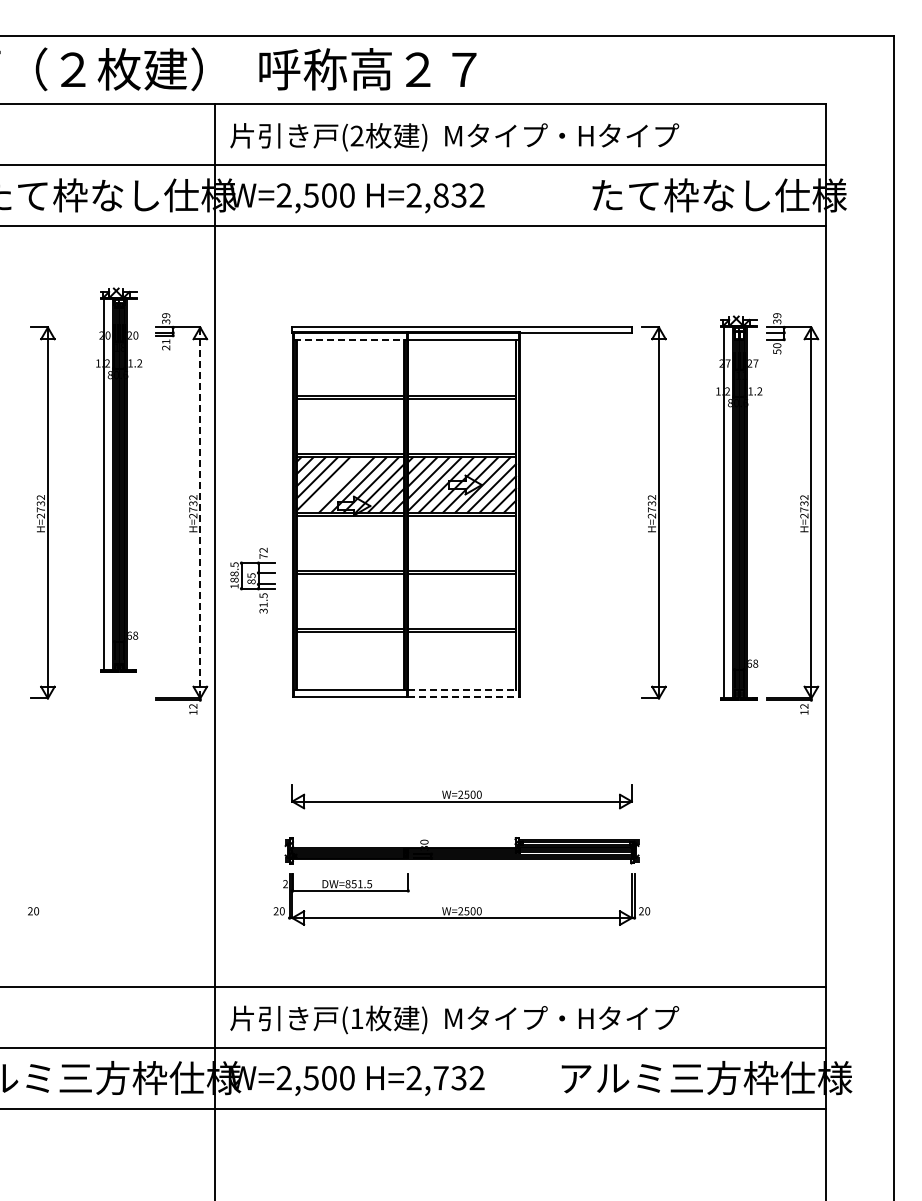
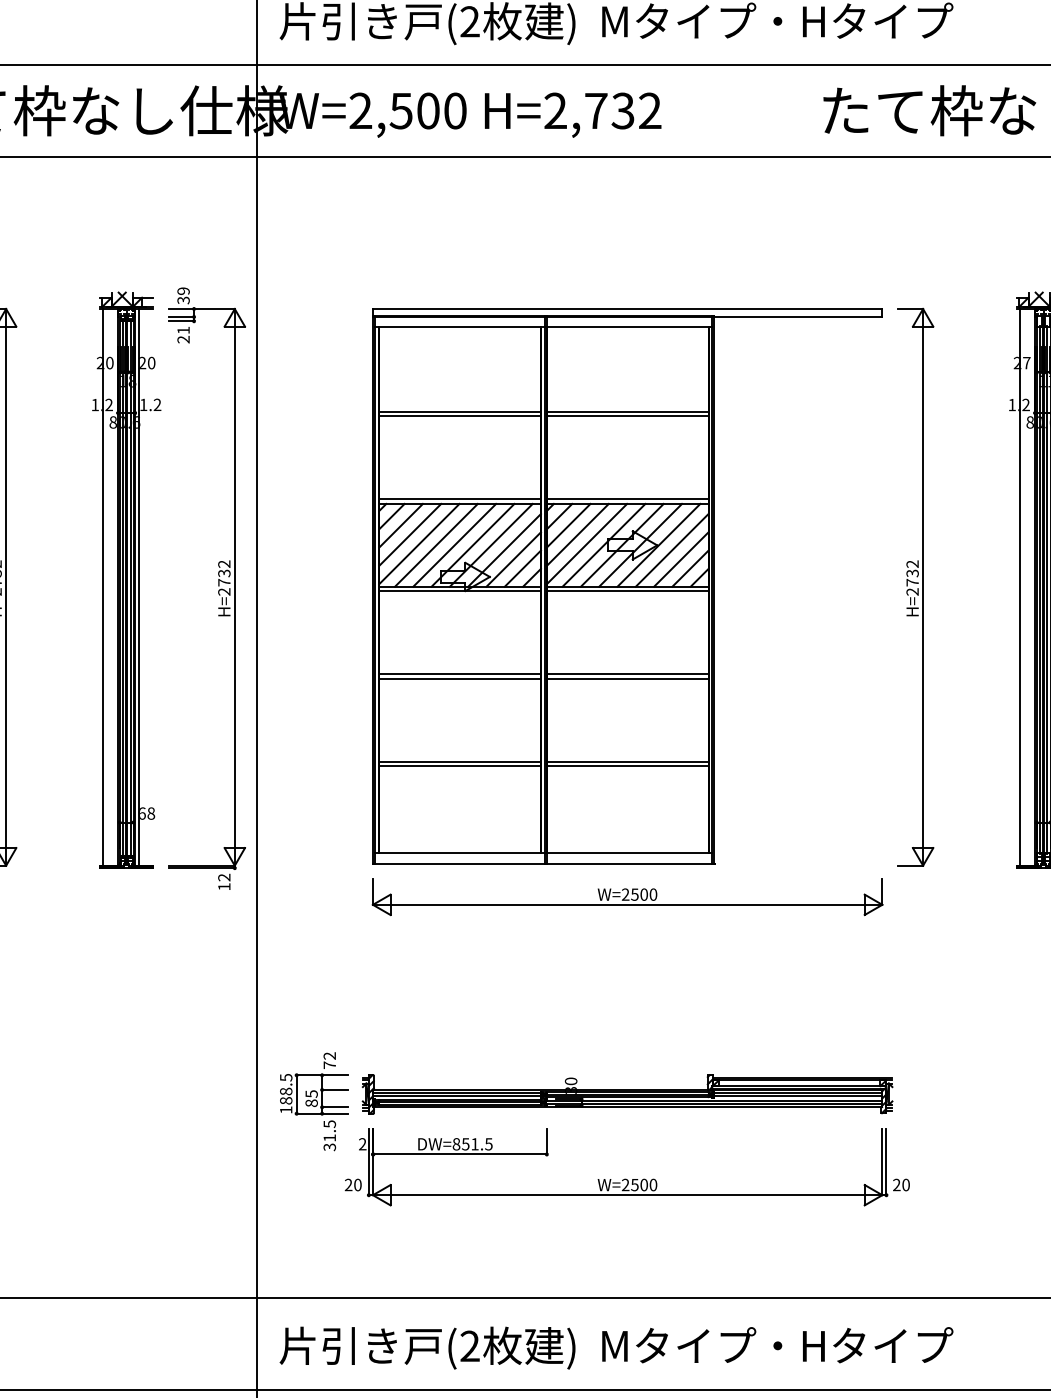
text: (440, 195) -> (595, 110), H=2,832 -> H=2,732
line: (350, 339) -> (460, 327), dashed -> solid
part: (119, 479) -> (127, 579), moved
line: (334, 484) -> (436, 544), added
line: (200, 512) -> (235, 586), dashed -> solid
part: (252, 580) -> (313, 1101), moved
line: (463, 689) -> (629, 852), dashed -> solid
line: (464, 697) -> (631, 864), dashed -> solid
part: (461, 796) -> (626, 897), moved
text: (356, 1018) -> (469, 1345), (1 -> (2

